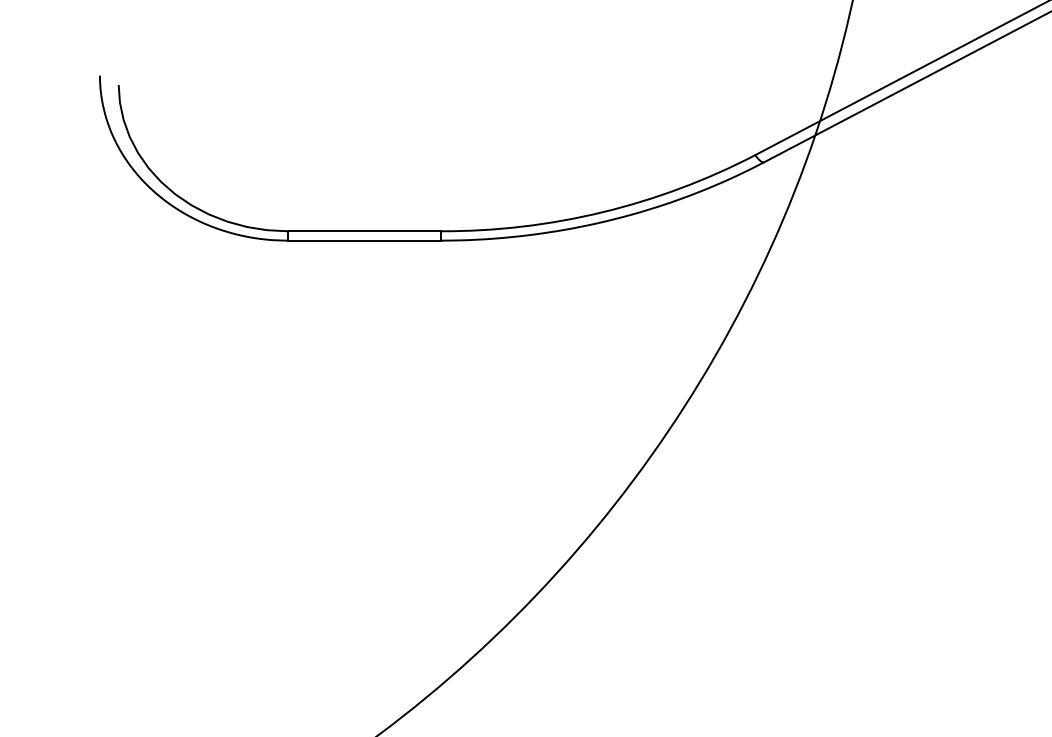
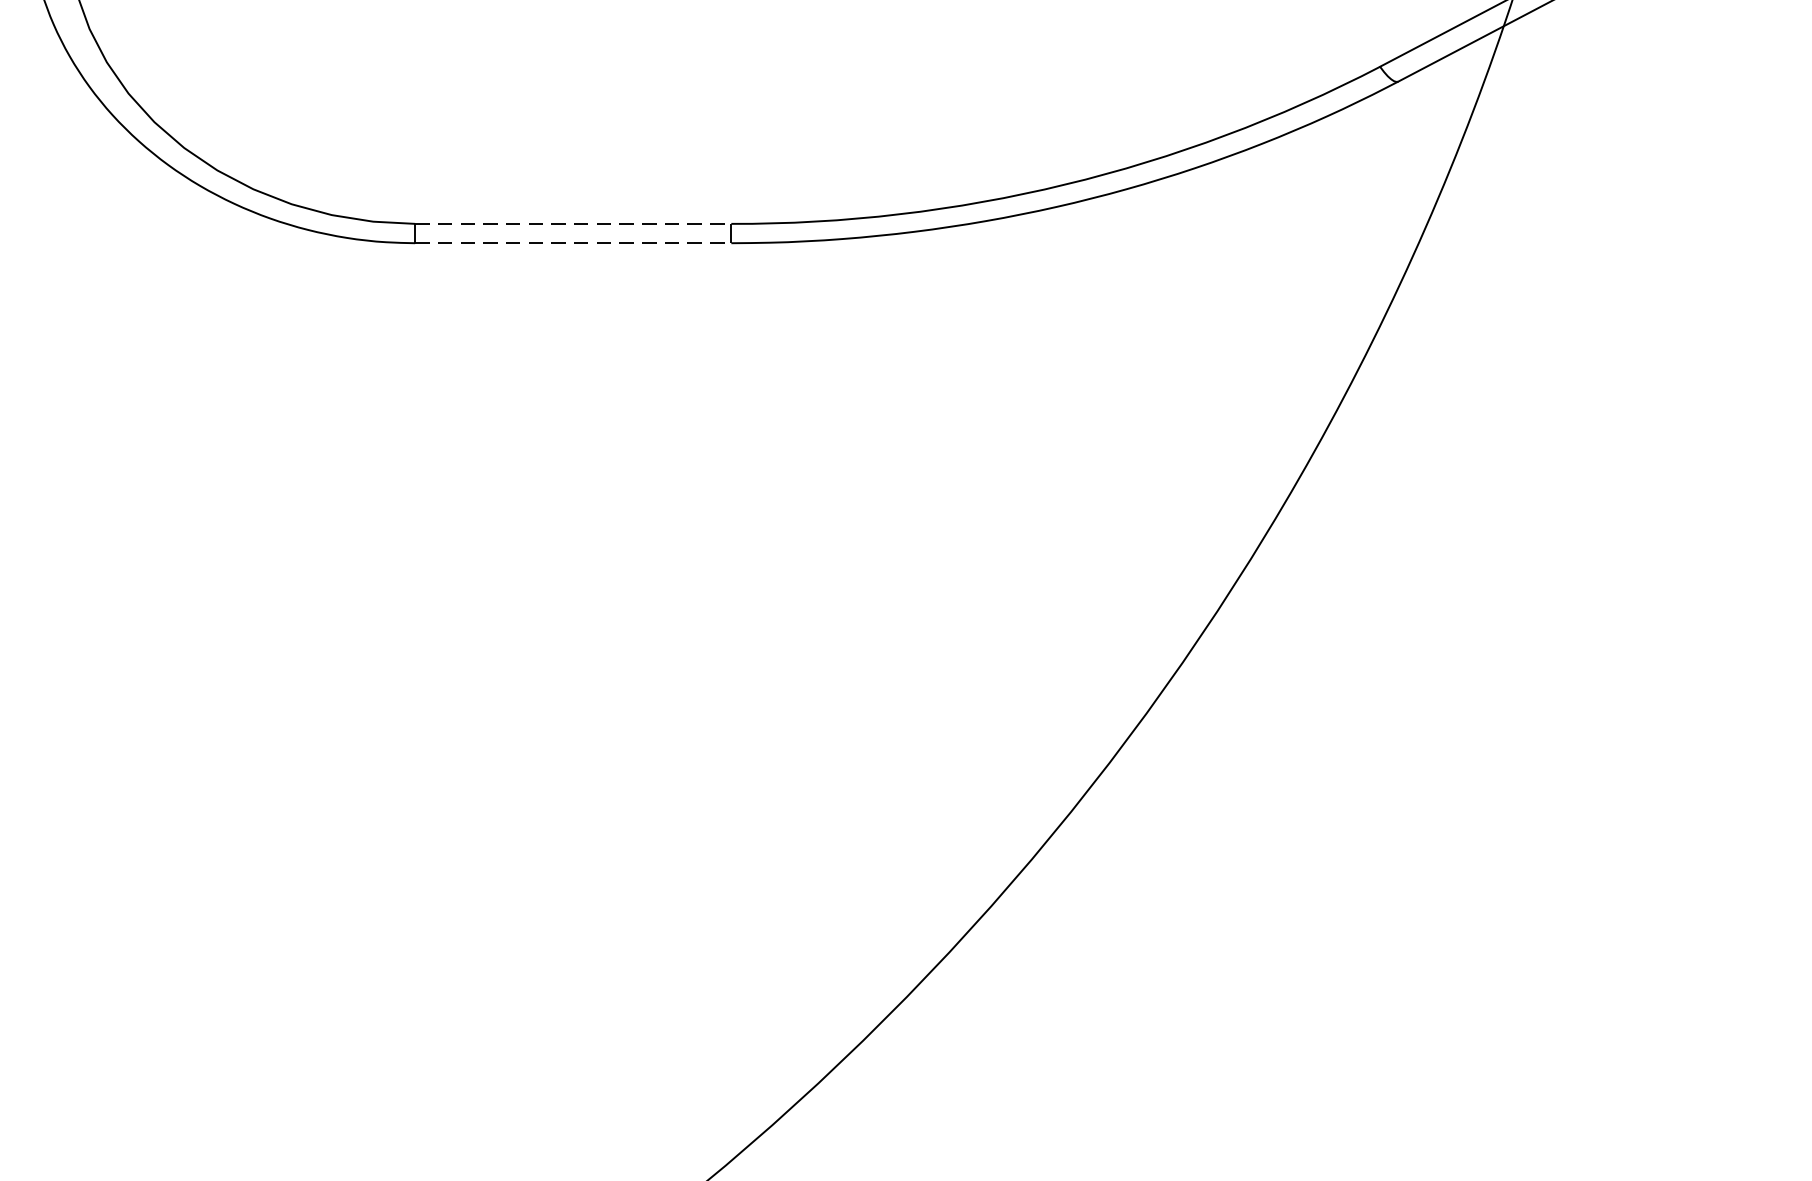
line: (364, 231) -> (573, 224), solid -> dashed
line: (364, 240) -> (573, 242), solid -> dashed

